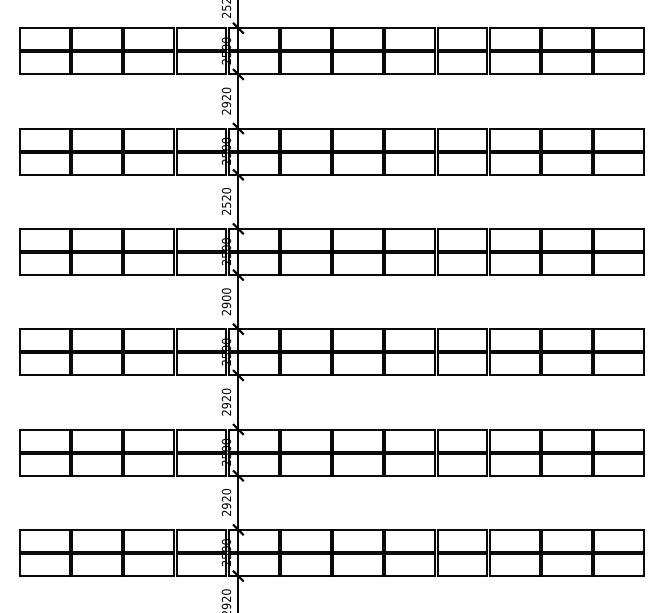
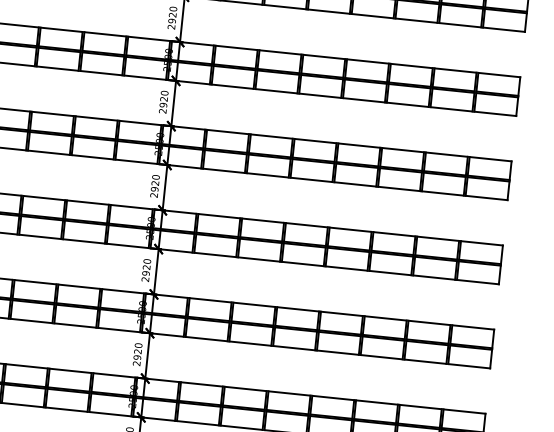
text: (225, 204) -> (162, 104), 2520 -> 2920
text: (226, 297) -> (155, 182), 2900 -> 2920

